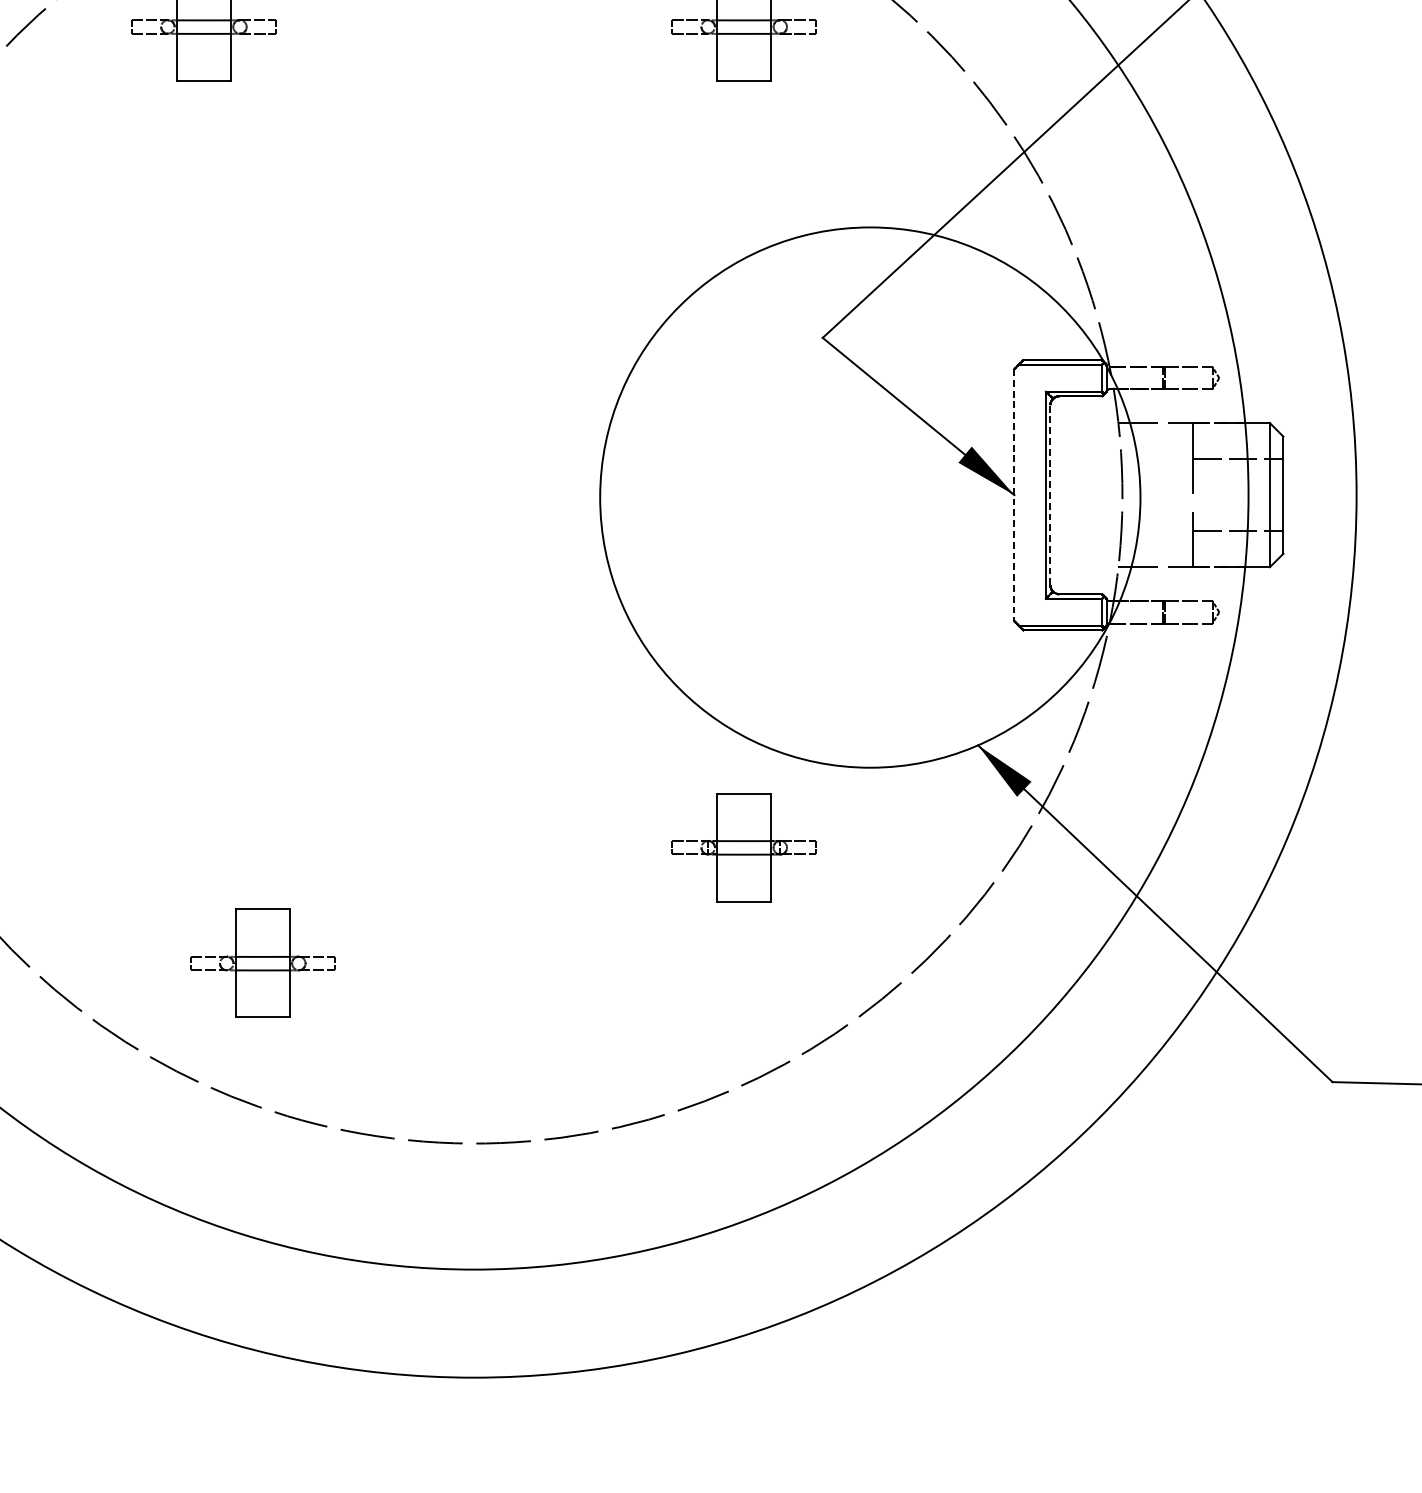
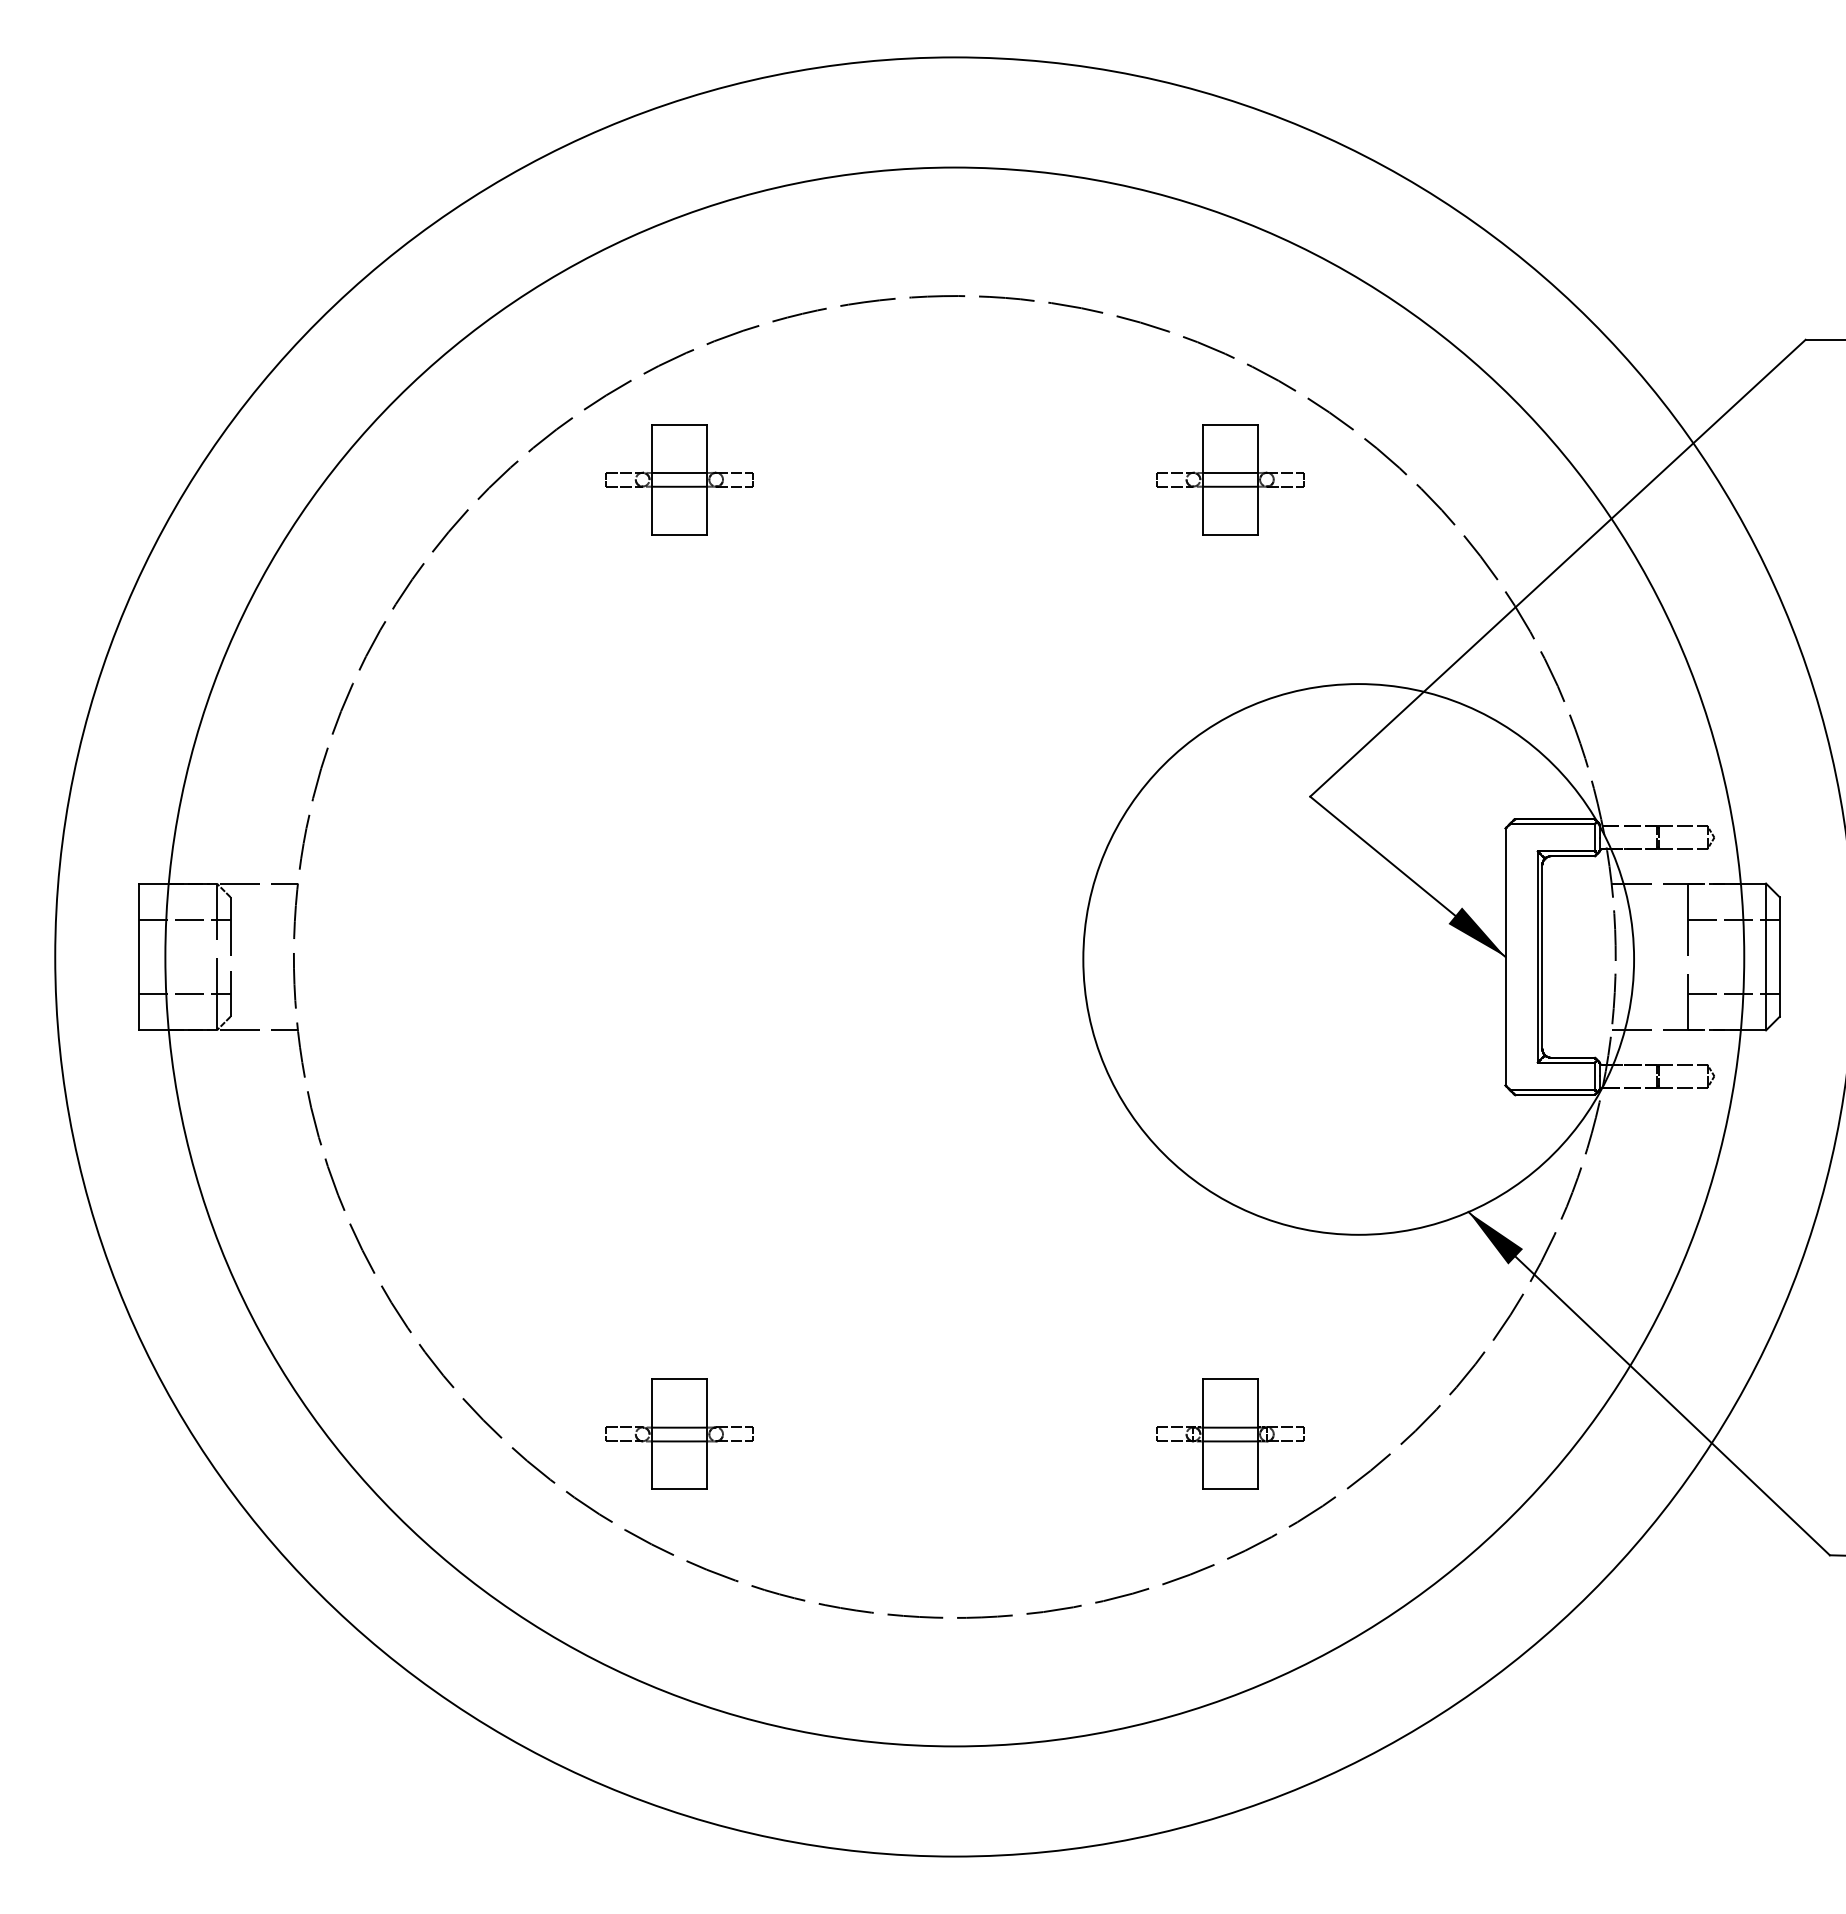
line: (1014, 495) -> (1505, 957), dashed -> solid
line: (1050, 495) -> (1542, 957), dashed -> solid
part: (744, 846) -> (1230, 1433), moved
part: (262, 962) -> (679, 1433), moved

